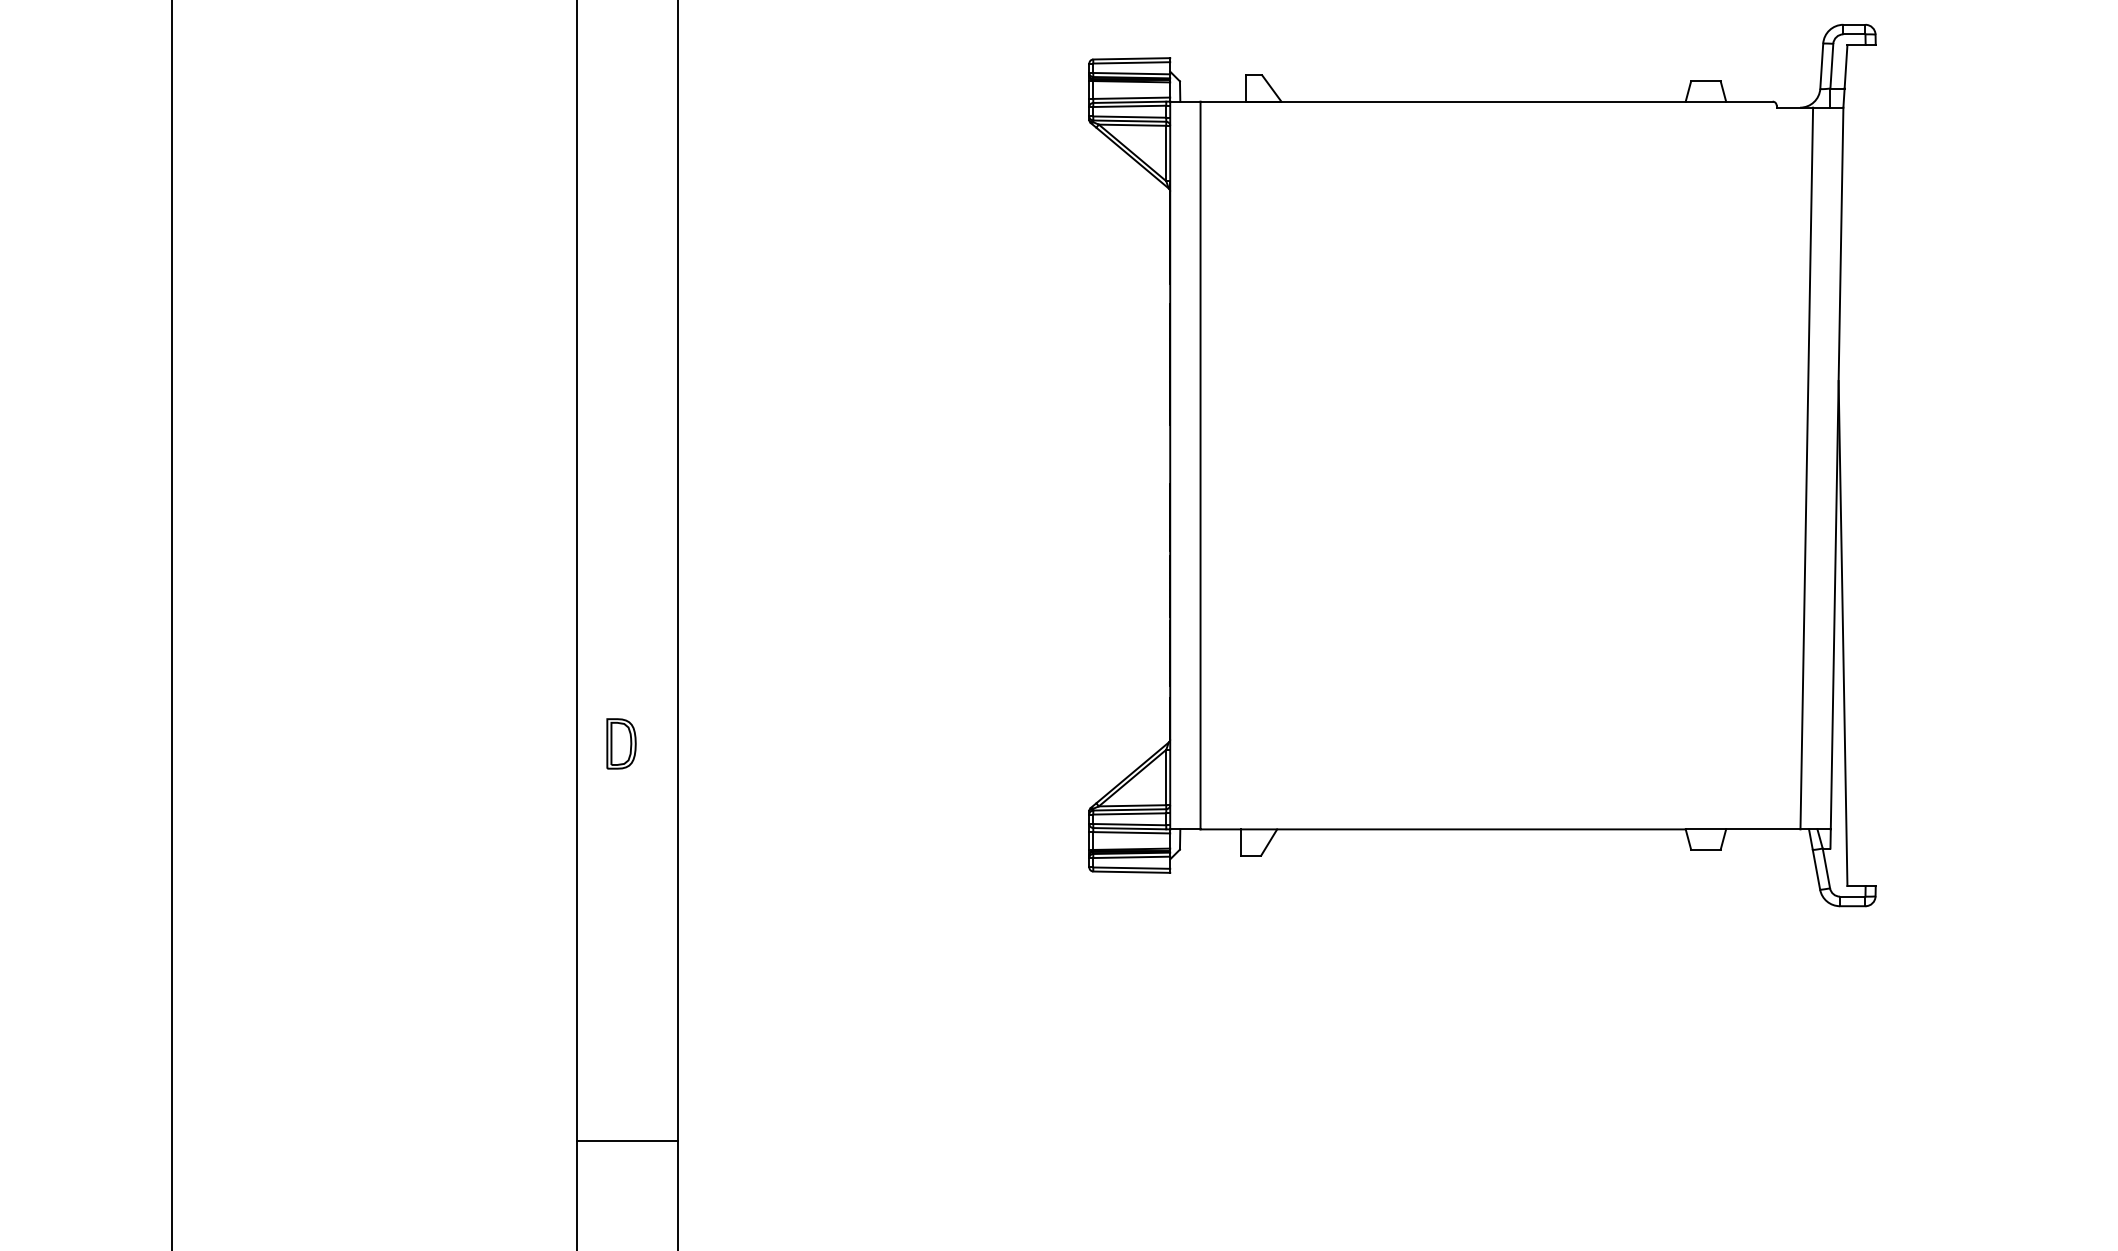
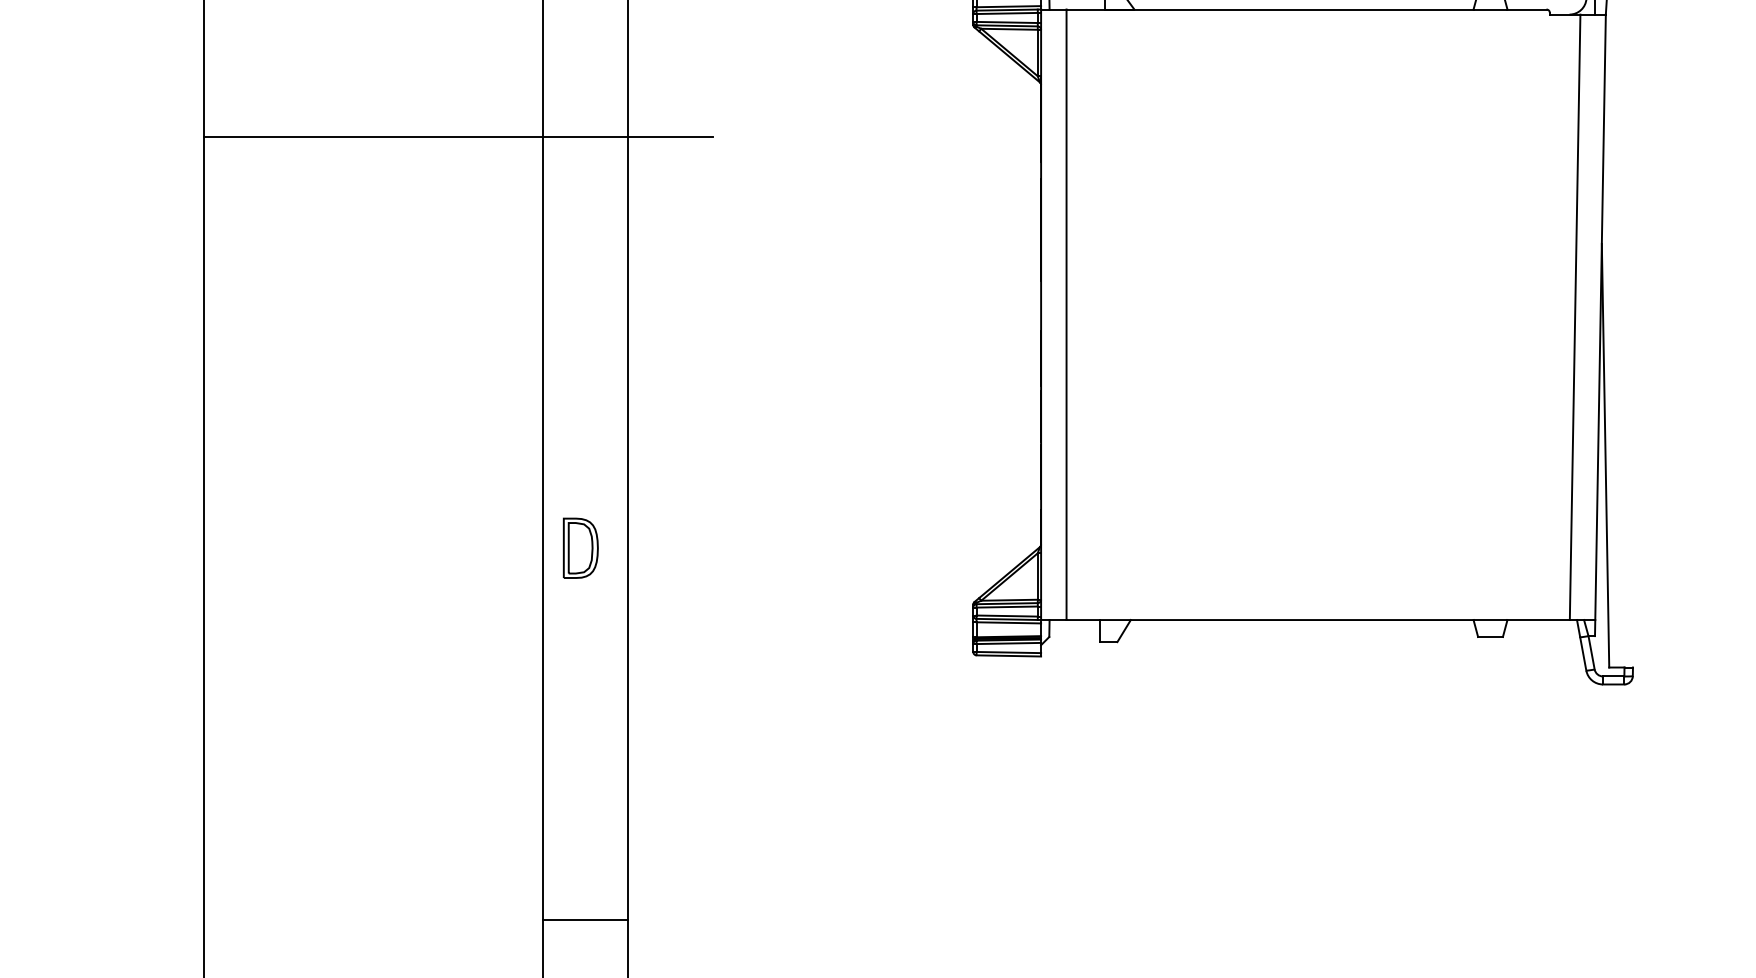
line: (475, 253) -> (458, 136), added
part: (621, 743) -> (580, 547), size x1.43
line: (626, 1140) -> (584, 919), moved

